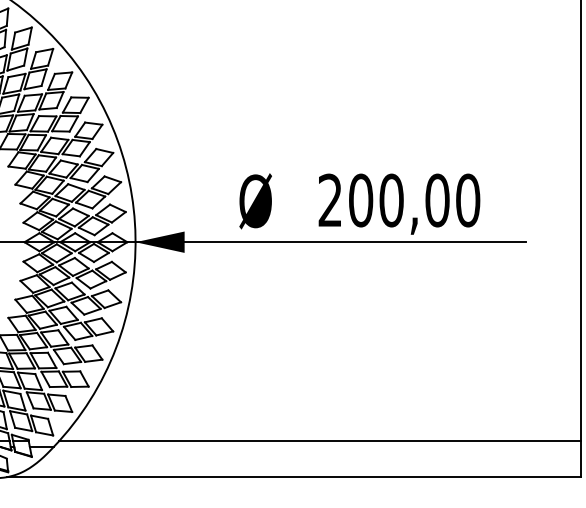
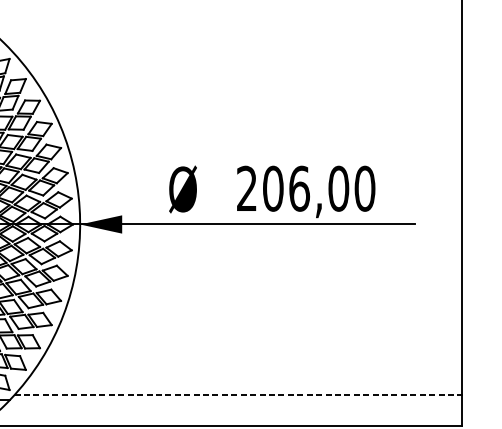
text: (391, 200) -> (299, 188), 200,00 -> 206,00
line: (320, 441) -> (238, 395), solid -> dashed

